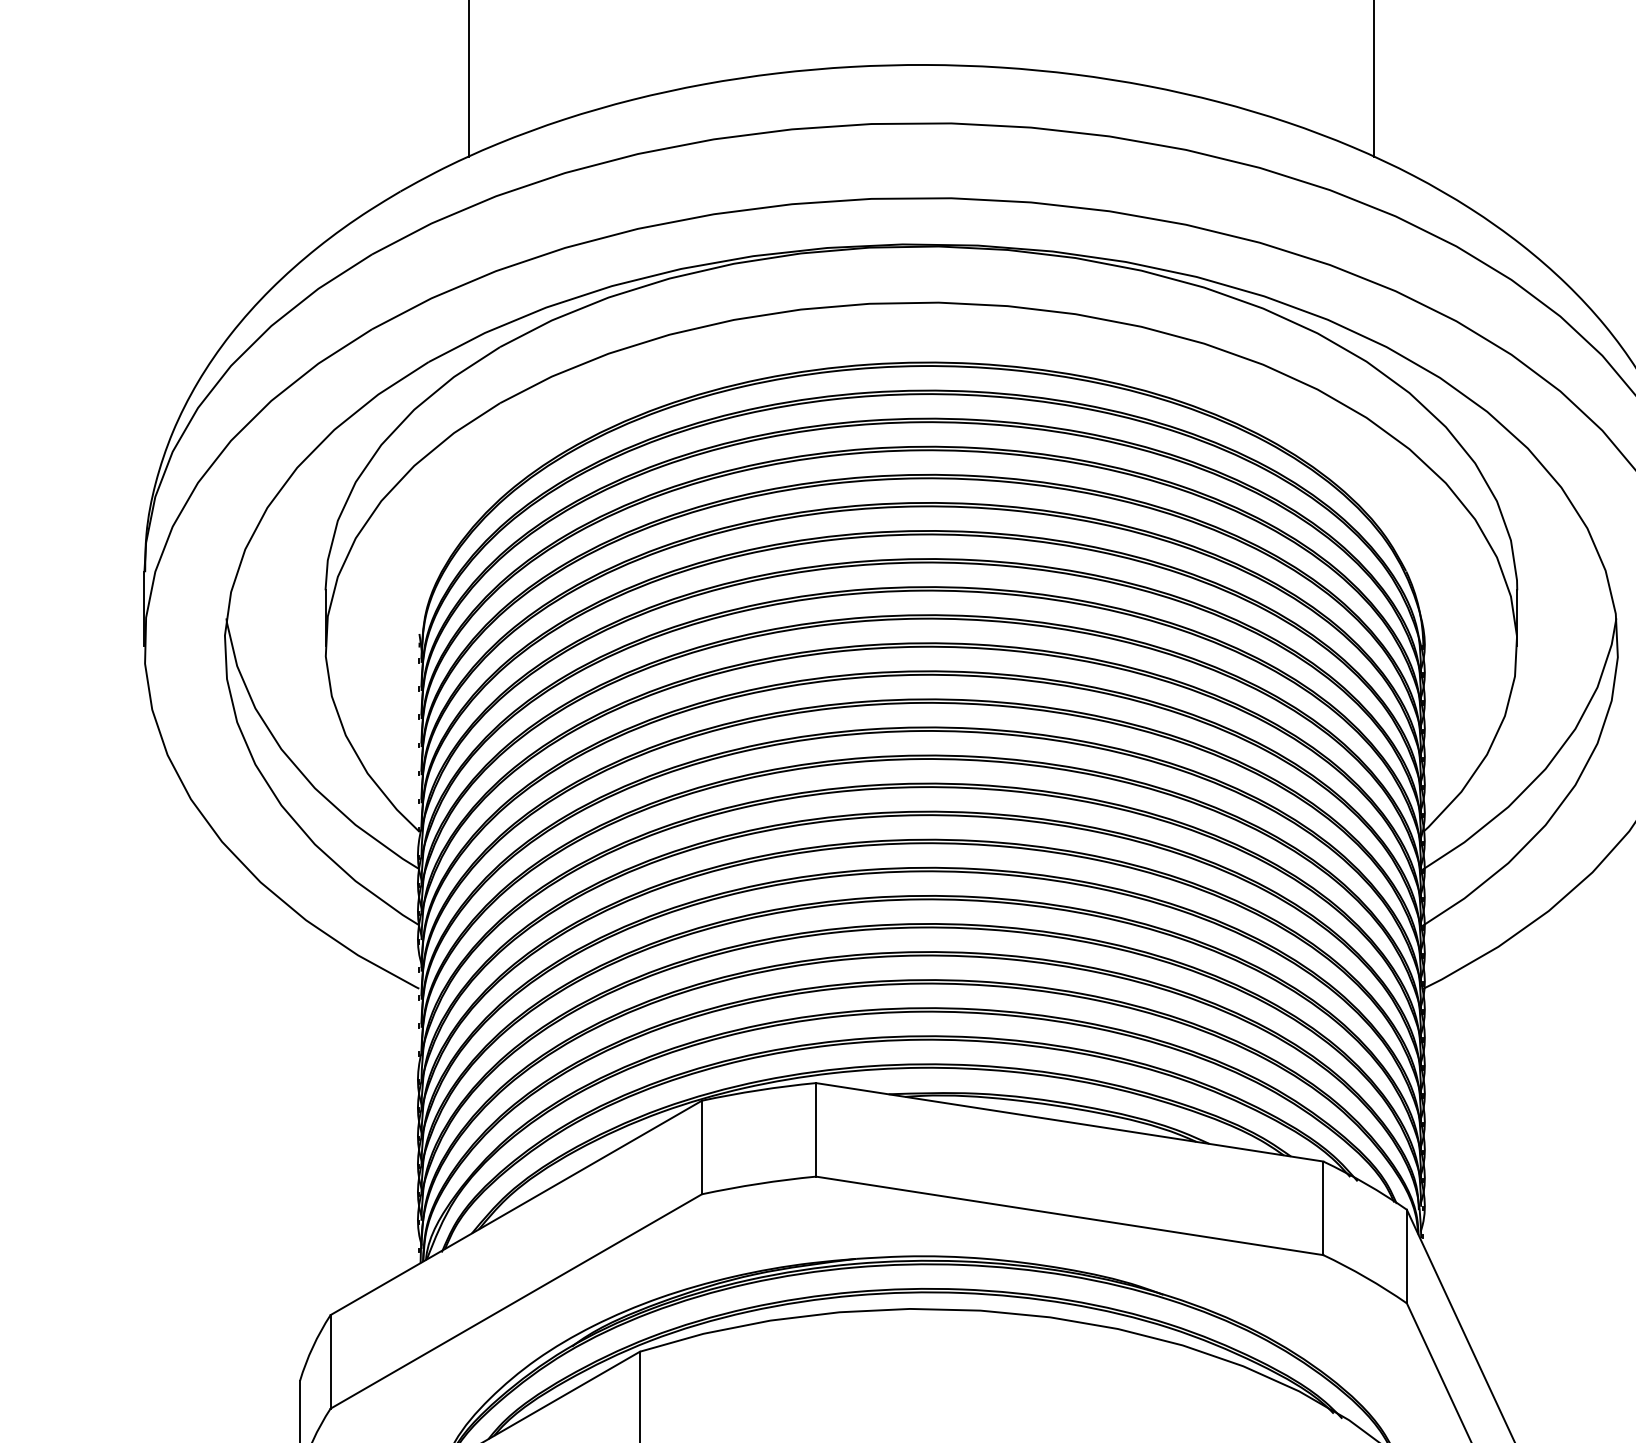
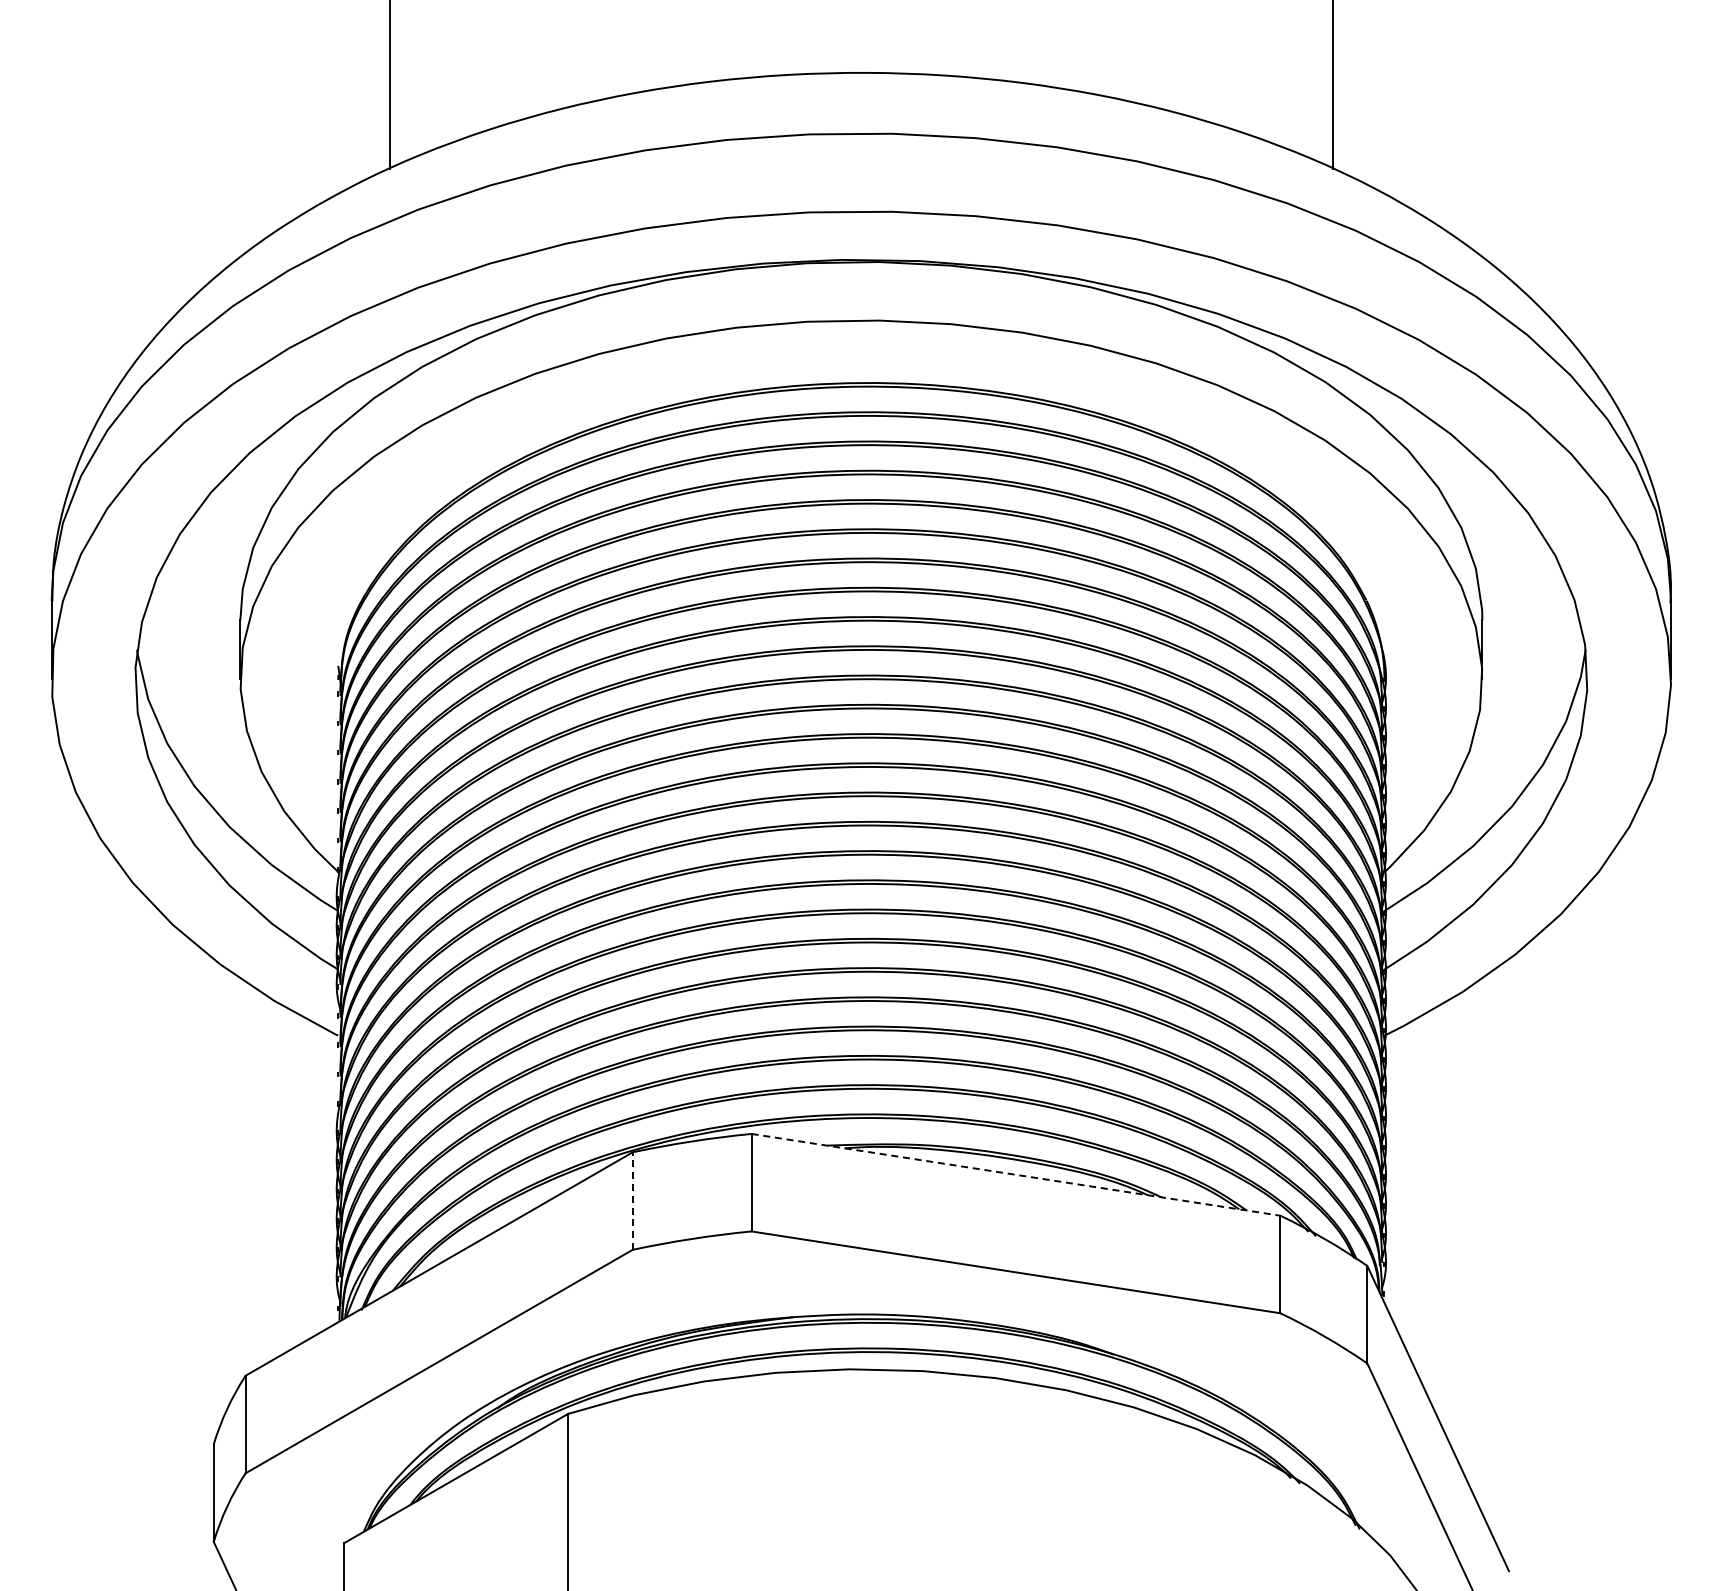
line: (1070, 1121) -> (1016, 1174), solid -> dashed
line: (701, 1147) -> (632, 1201), solid -> dashed

